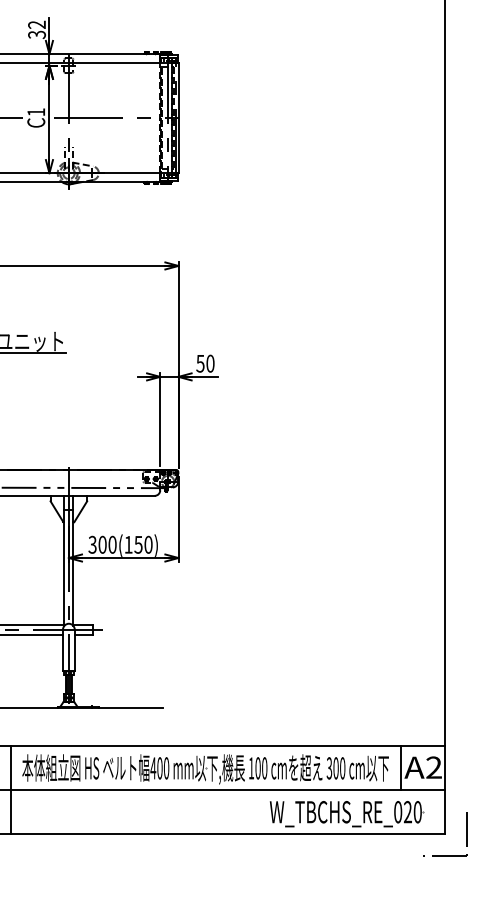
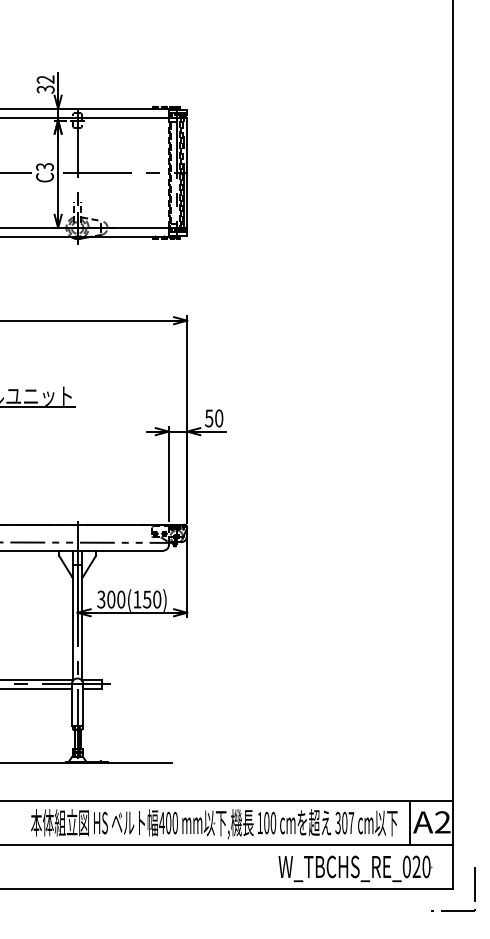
text: (35, 112) -> (44, 167), C1 -> C3
text: (342, 767) -> (351, 822), 300 -> 307
line: (10, 789) -> (19, 844), removed

